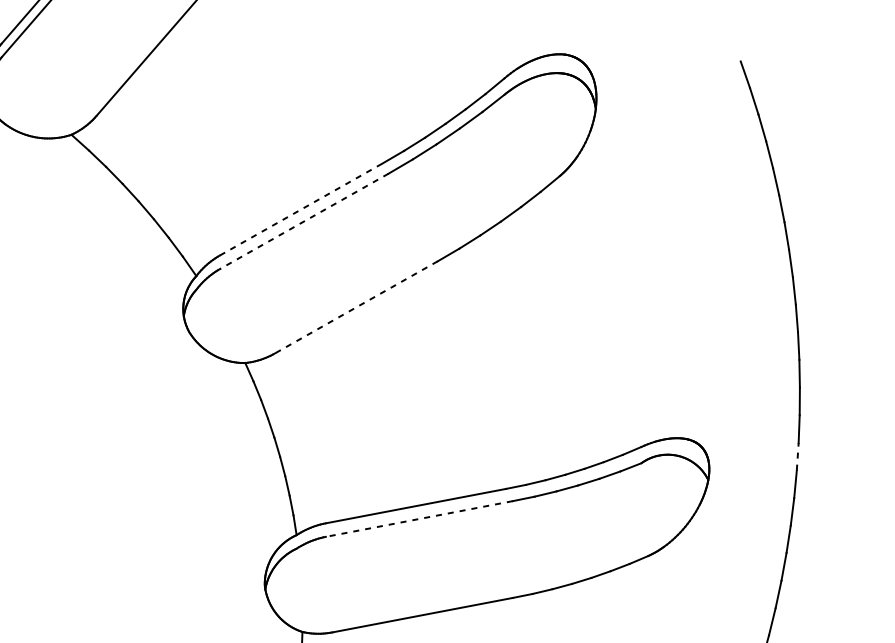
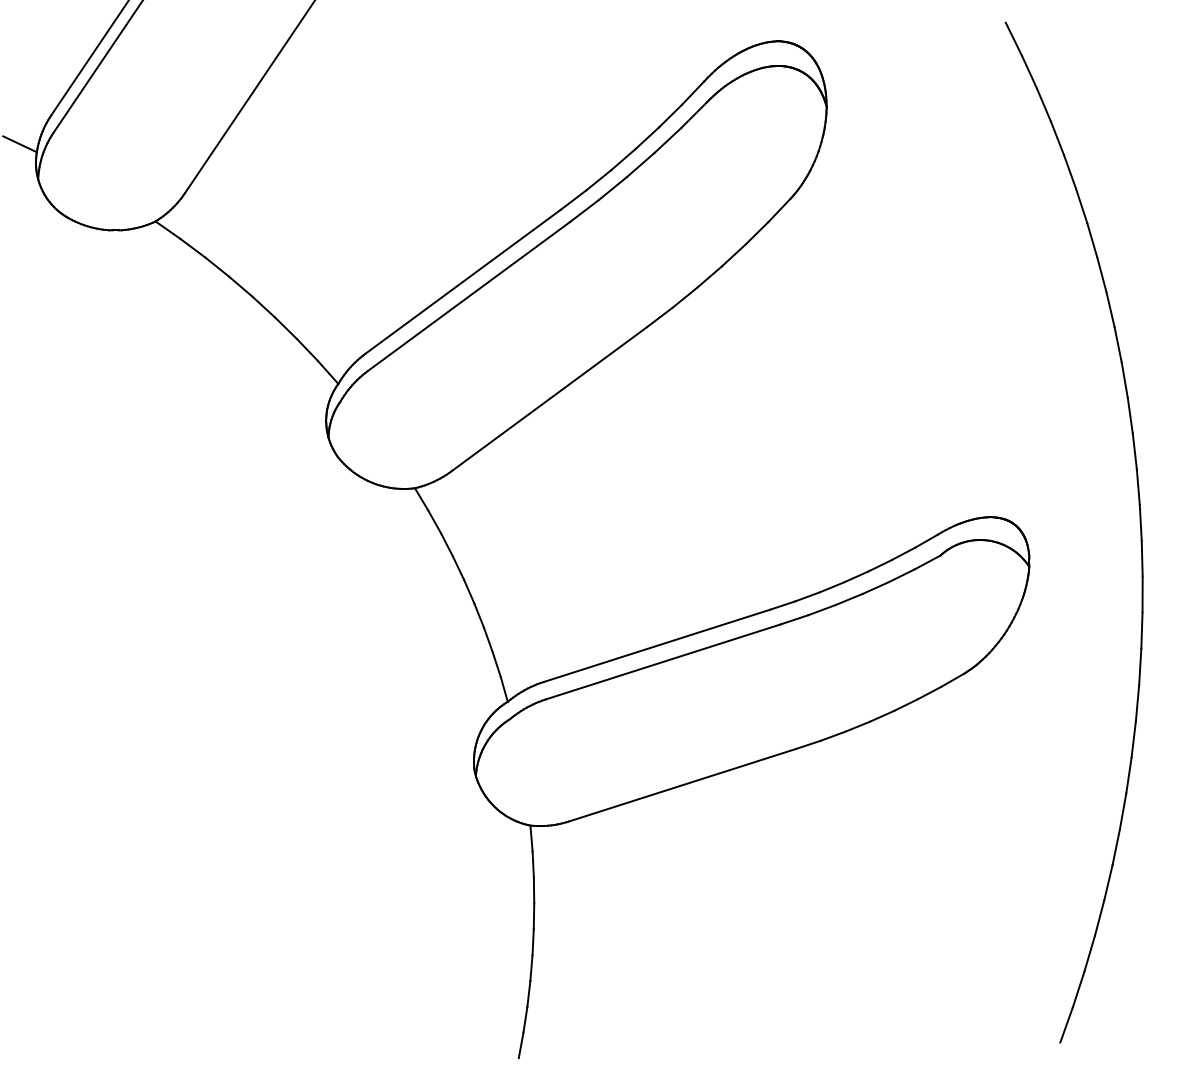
line: (301, 209) -> (463, 281), dashed -> solid
line: (304, 221) -> (468, 296), dashed -> solid
line: (355, 307) -> (548, 399), dashed -> solid
line: (797, 456) -> (1140, 522), dashed -> solid
line: (418, 519) -> (662, 662), dashed -> solid

